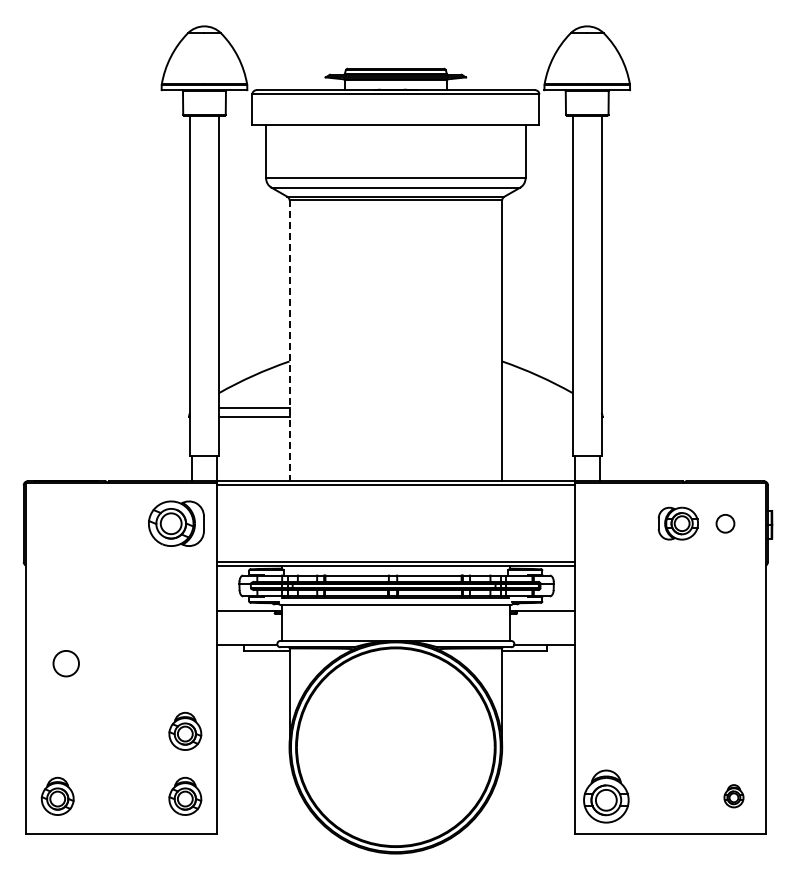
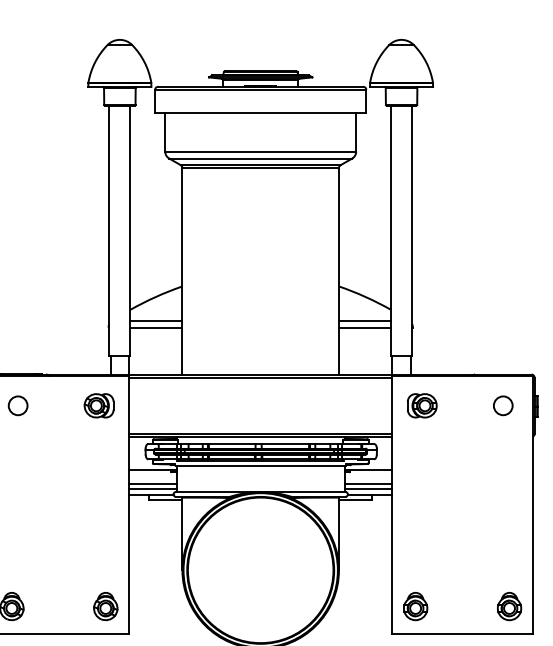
line: (289, 341) -> (182, 271), dashed -> solid
line: (537, 408) -> (364, 321), added
line: (537, 417) -> (364, 327), added
part: (175, 523) -> (98, 405), size x0.71
part: (677, 523) -> (421, 405), moved
circle: (725, 523) -> (503, 405), size x1.43
line: (249, 630) -> (153, 484), added
line: (542, 630) -> (368, 484), added
line: (249, 636) -> (153, 488), added
line: (542, 636) -> (368, 488), added
circle: (65, 663) -> (17, 405), moved
part: (185, 730) -> (105, 558), removed
part: (606, 795) -> (415, 605), size x0.71
part: (733, 795) -> (509, 605), size x1.67

